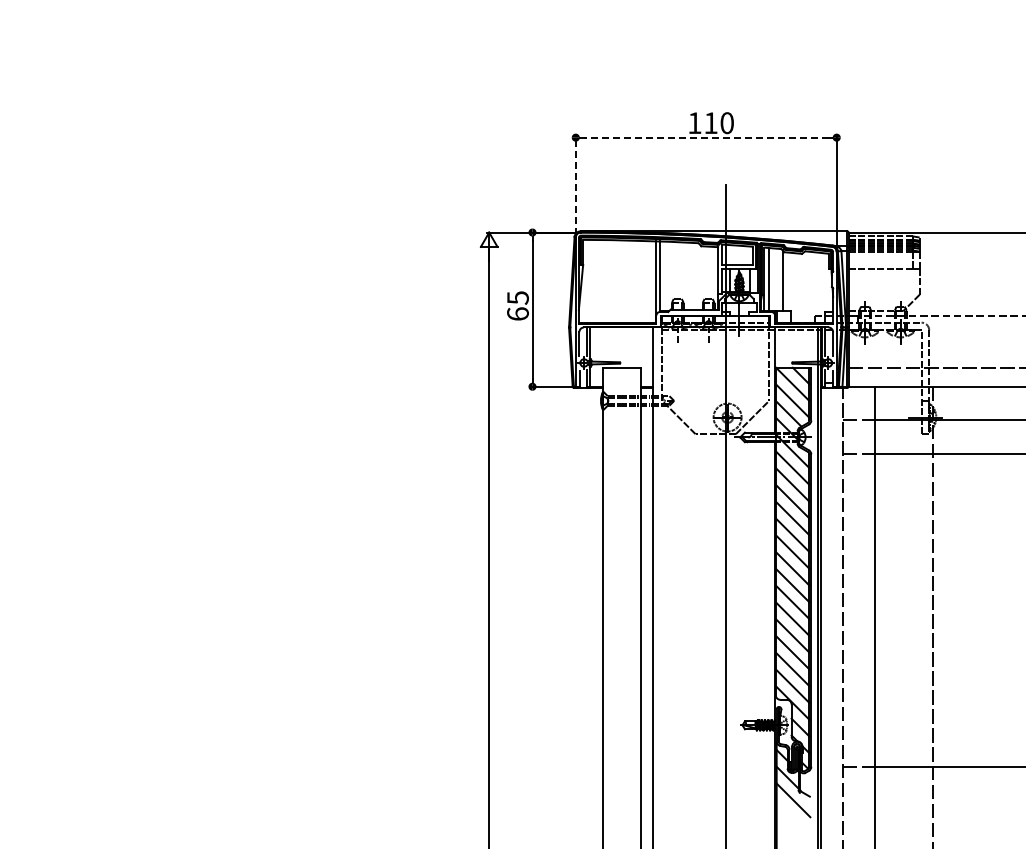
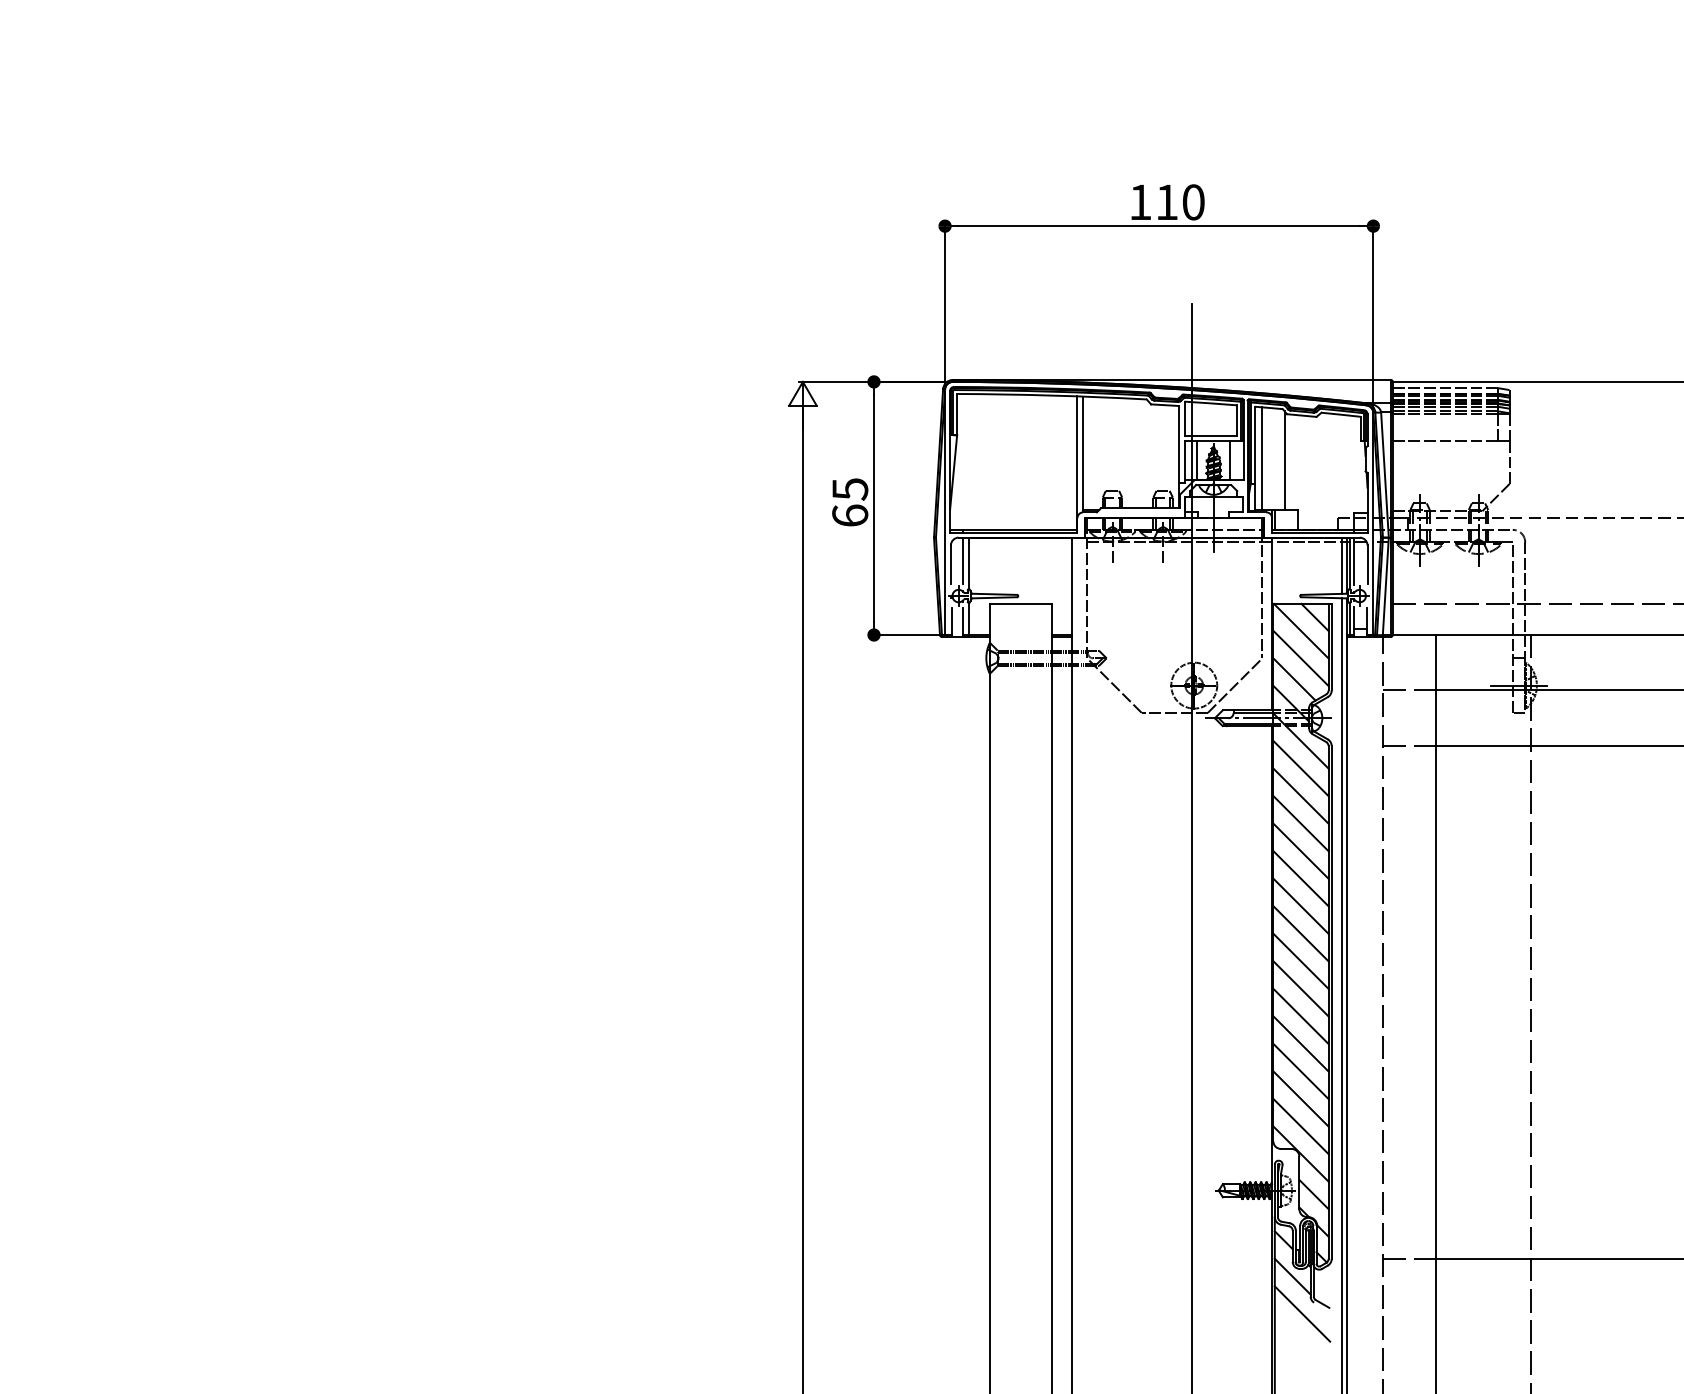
line: (705, 137) -> (1157, 225), dashed -> solid
line: (575, 185) -> (944, 304), dashed -> solid

